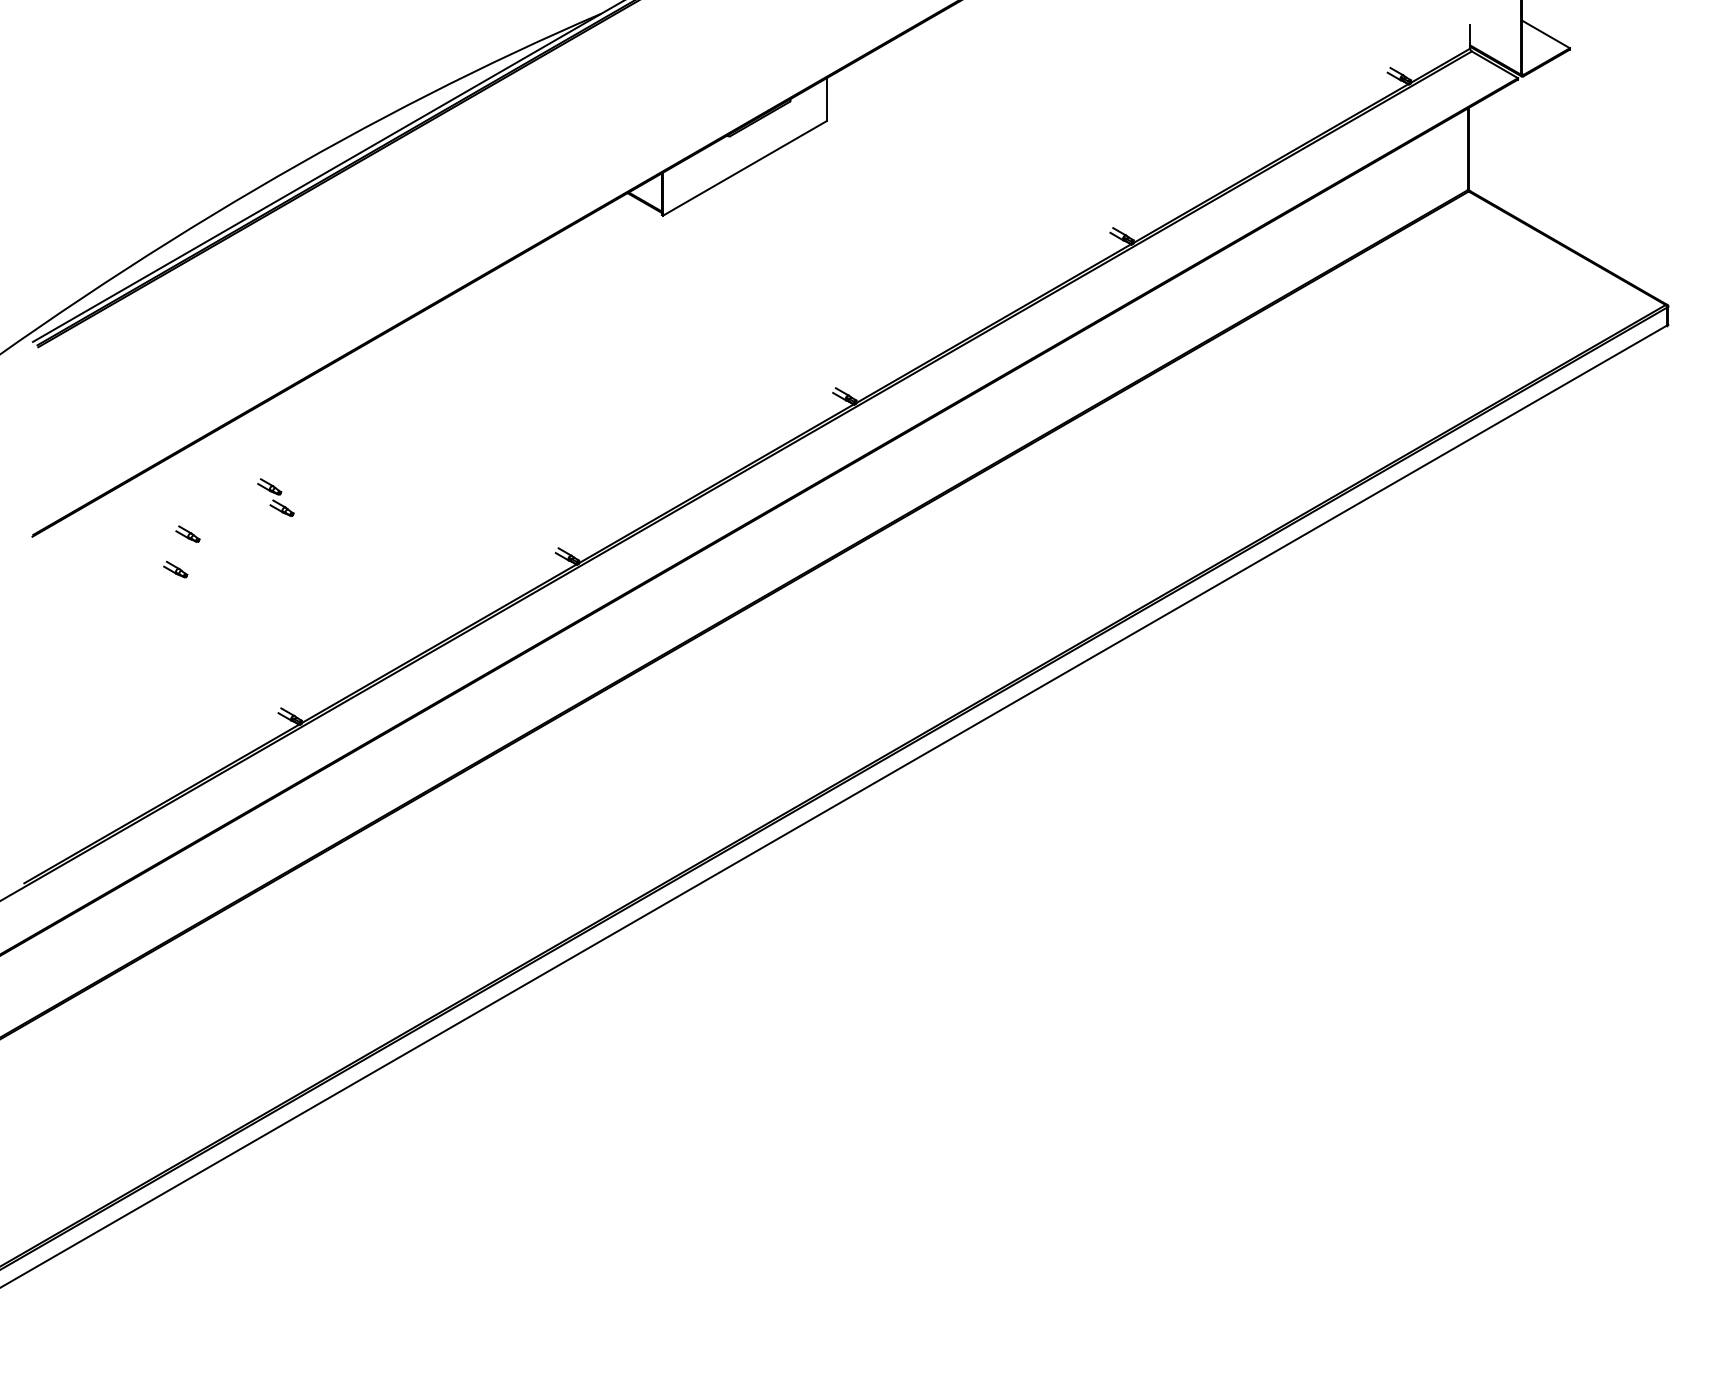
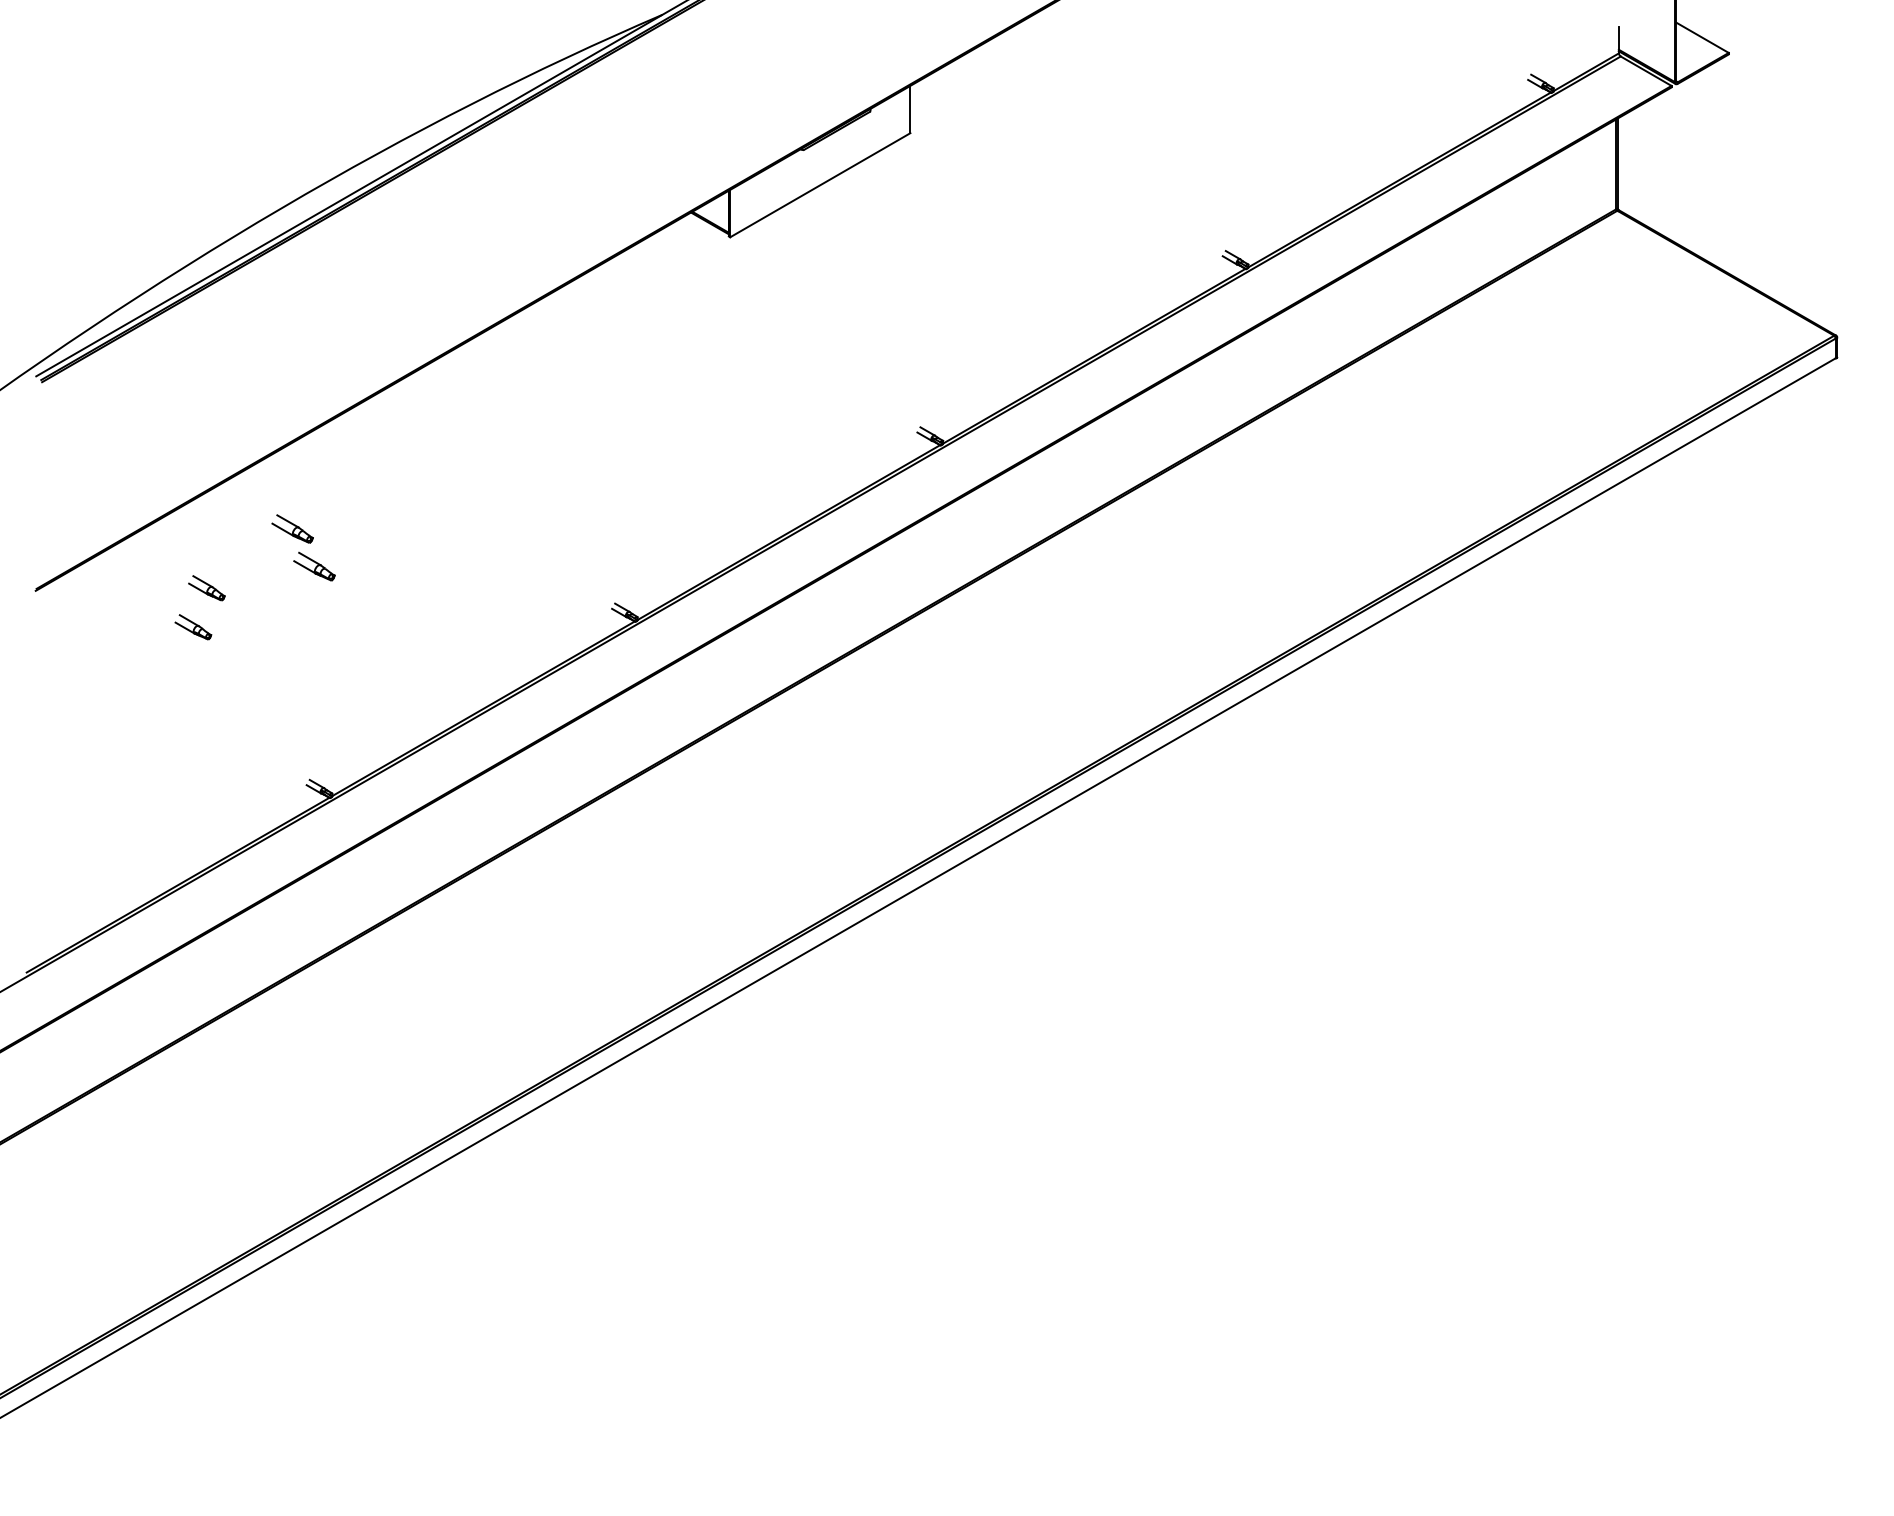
part: (275, 497) -> (303, 547), size x1.6
part: (187, 533) -> (206, 587), size x1.4
part: (175, 569) -> (193, 626), size x1.4

